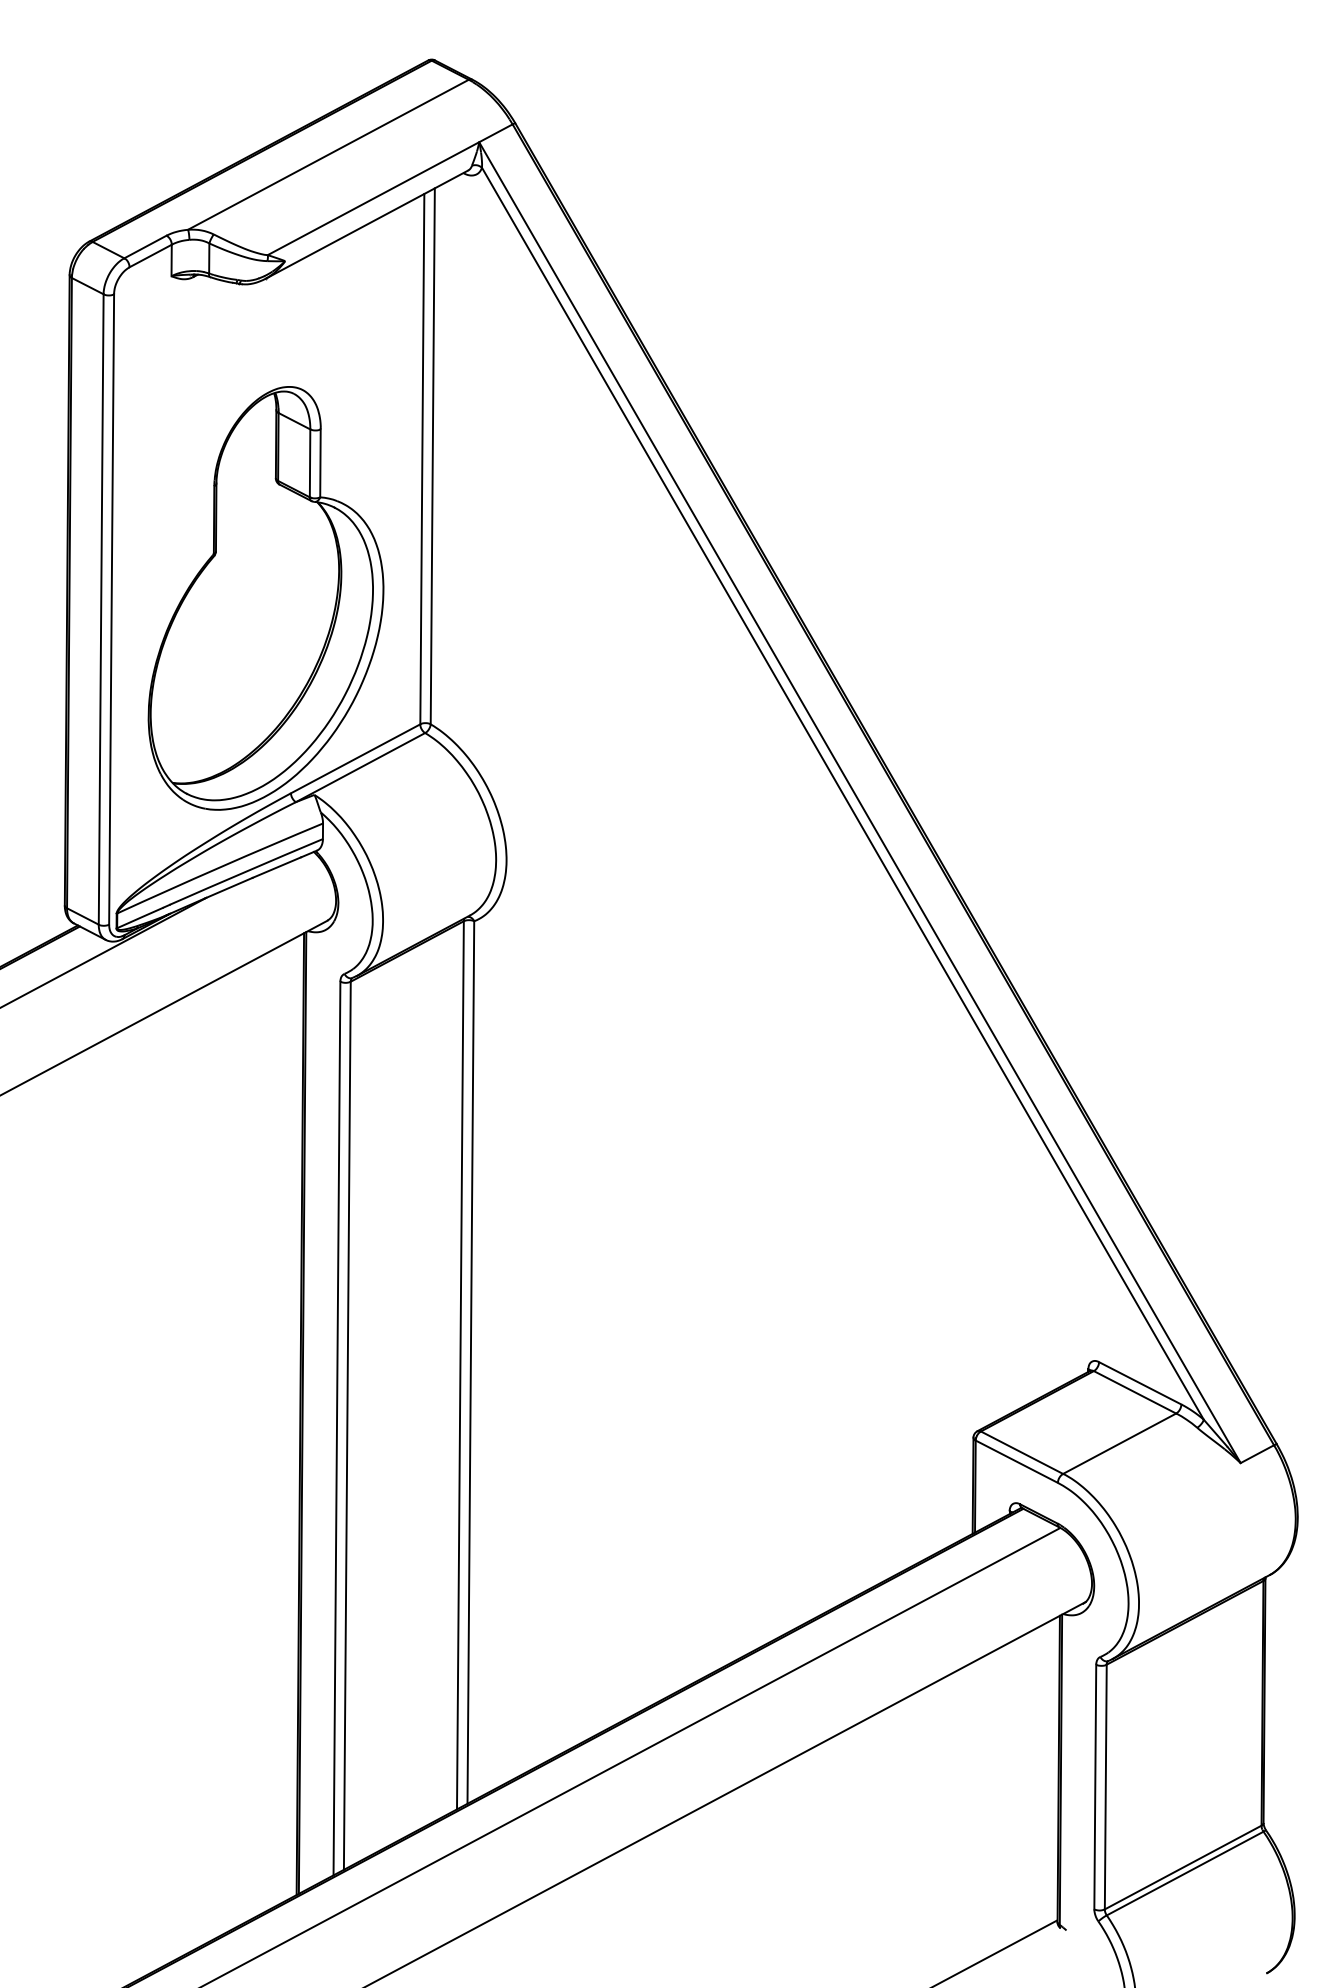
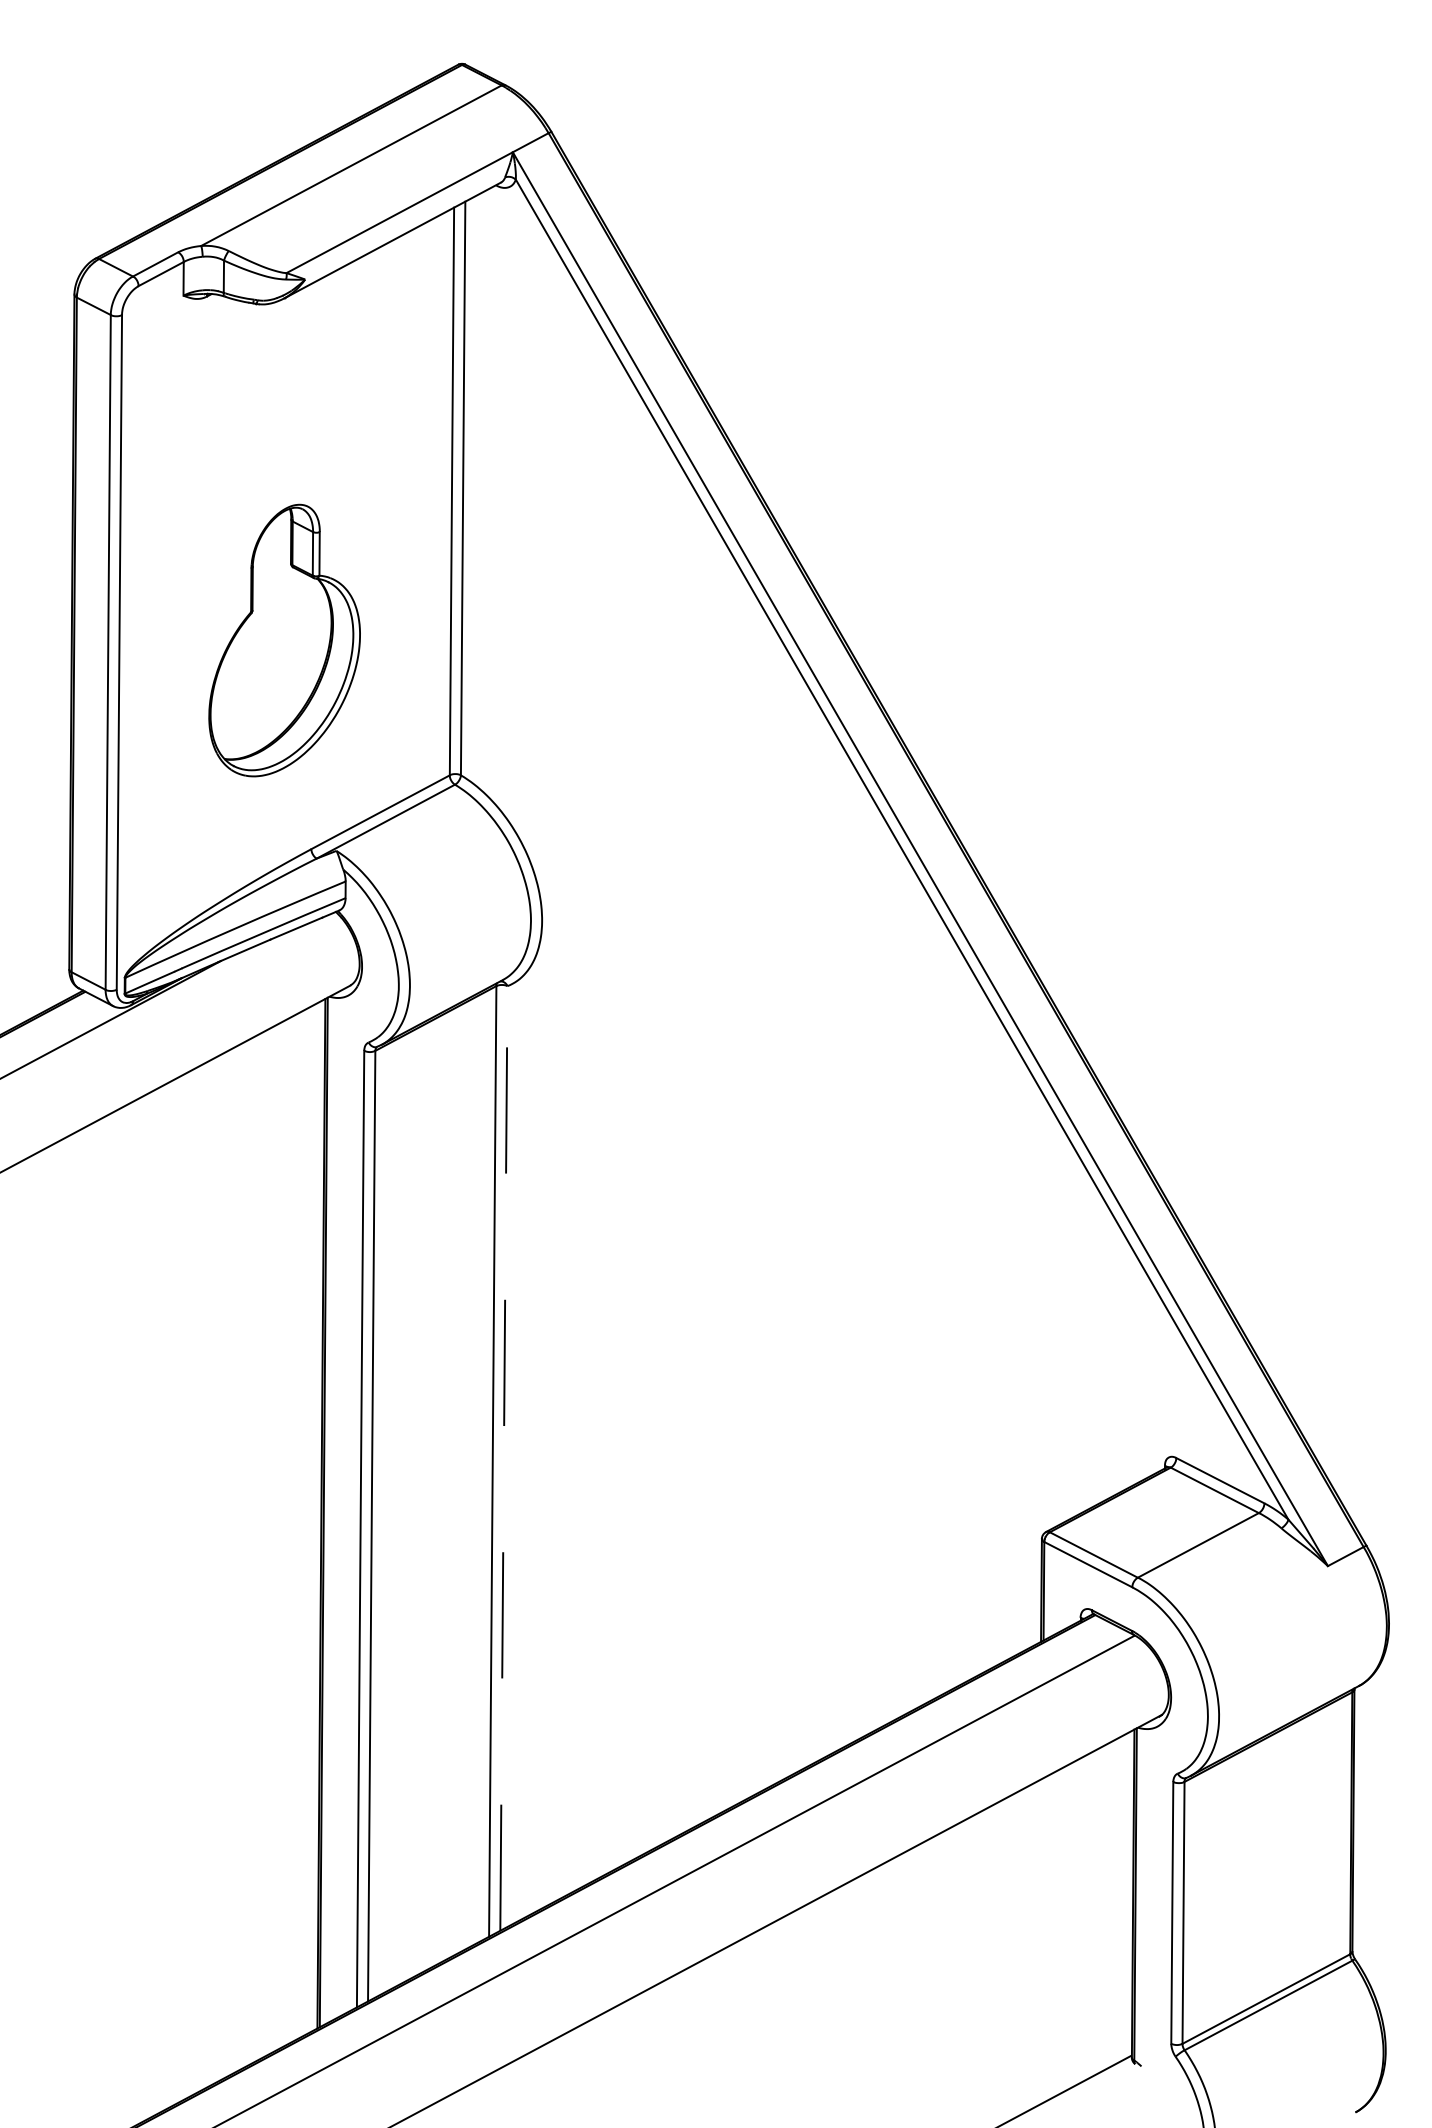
part: (265, 598) -> (284, 640), size x0.6
line: (470, 1362) -> (503, 1458), solid -> dashed

